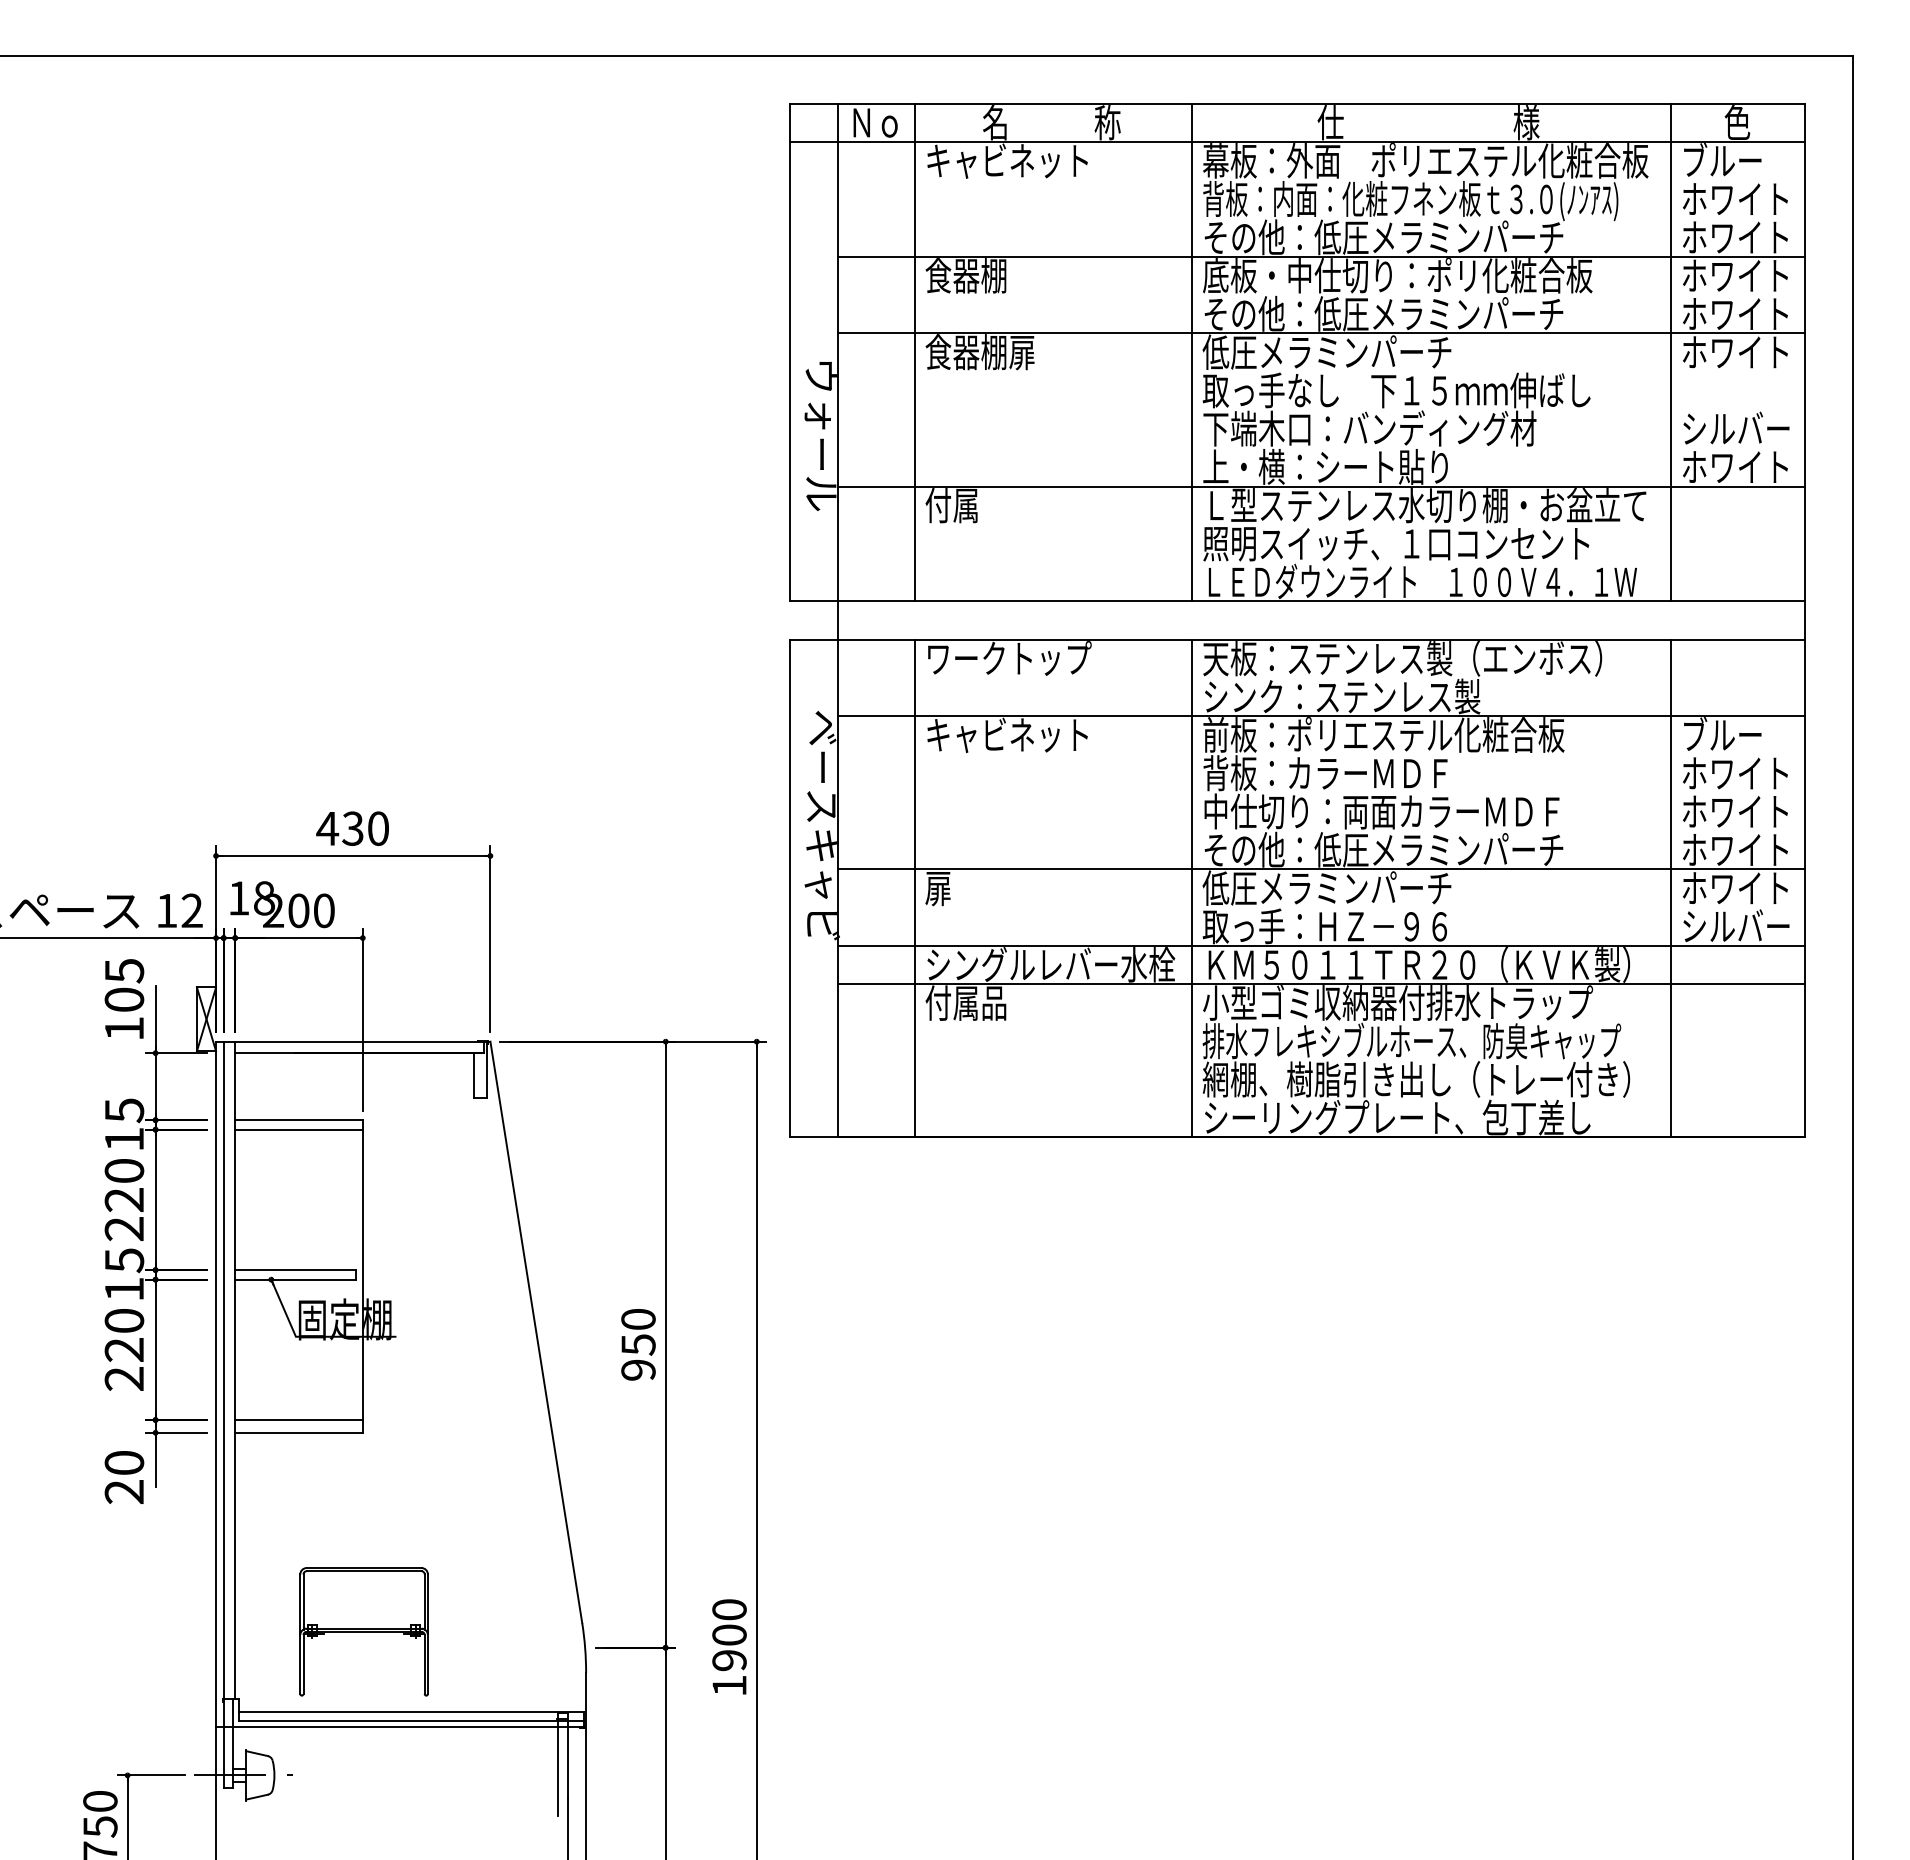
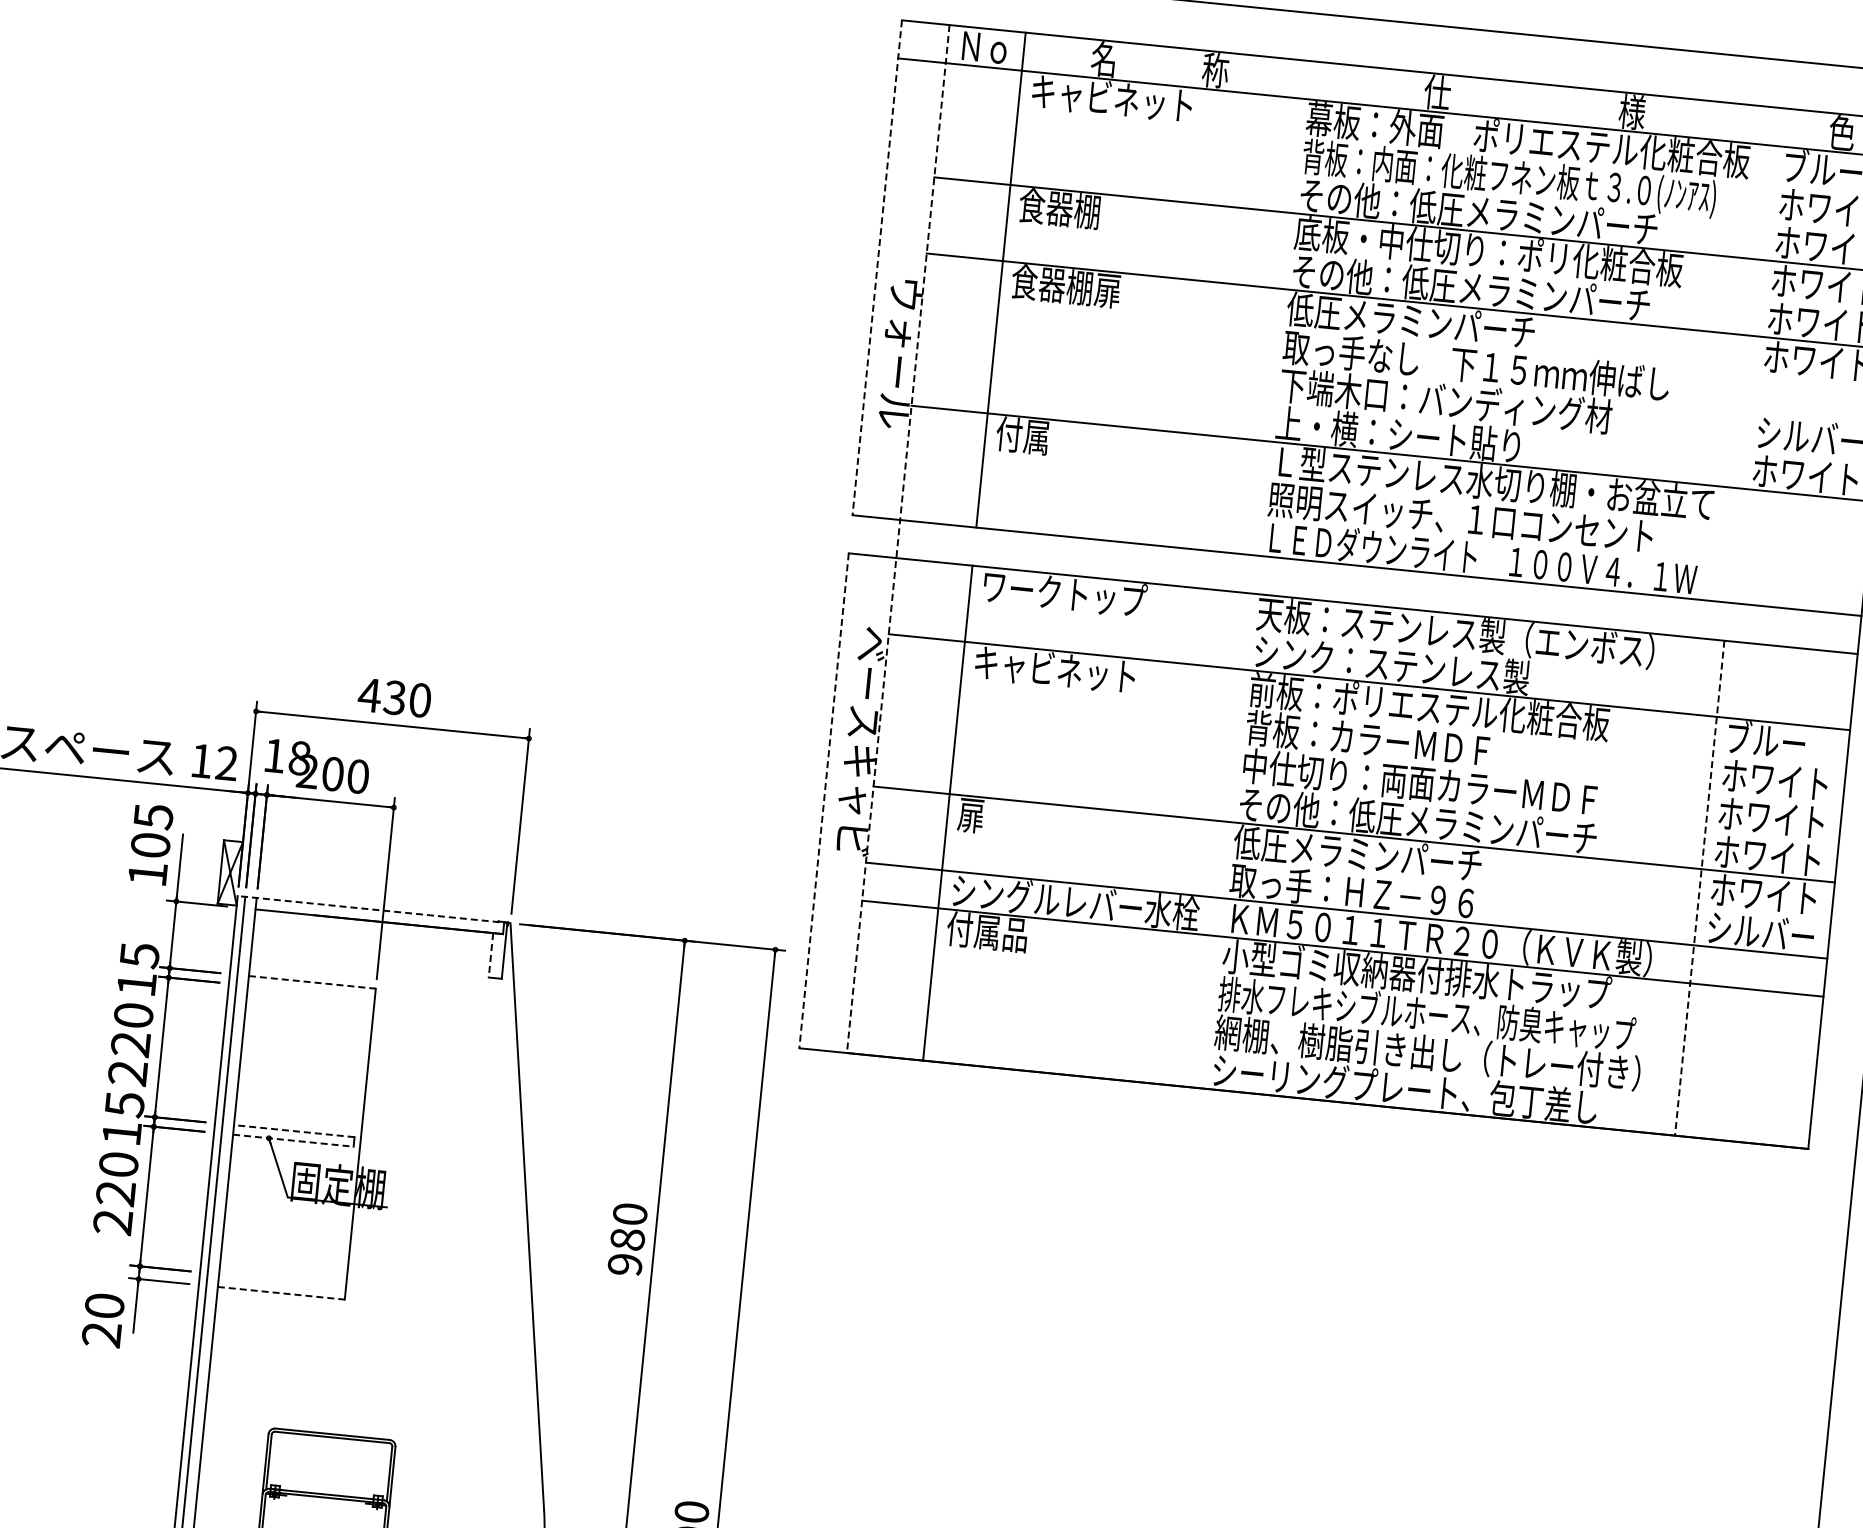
line: (790, 352) -> (877, 267), solid -> dashed
line: (1192, 352) -> (1277, 307), removed
line: (1670, 352) -> (1752, 355), removed
line: (838, 620) -> (898, 538), solid -> dashed
line: (790, 888) -> (824, 800), solid -> dashed
line: (1192, 888) -> (1223, 840), removed
line: (1670, 888) -> (1699, 888), solid -> dashed
line: (352, 1041) -> (373, 909), solid -> dashed
line: (474, 1076) -> (491, 956), solid -> dashed
line: (299, 1120) -> (312, 982), solid -> dashed
line: (298, 1129) -> (310, 991), removed
line: (295, 1270) -> (293, 1131), solid -> dashed
line: (295, 1279) -> (293, 1140), solid -> dashed
text: (638, 1344) -> (627, 1239), 950 -> 980
line: (298, 1420) -> (282, 1281), removed
line: (299, 1432) -> (281, 1293), solid -> dashed

